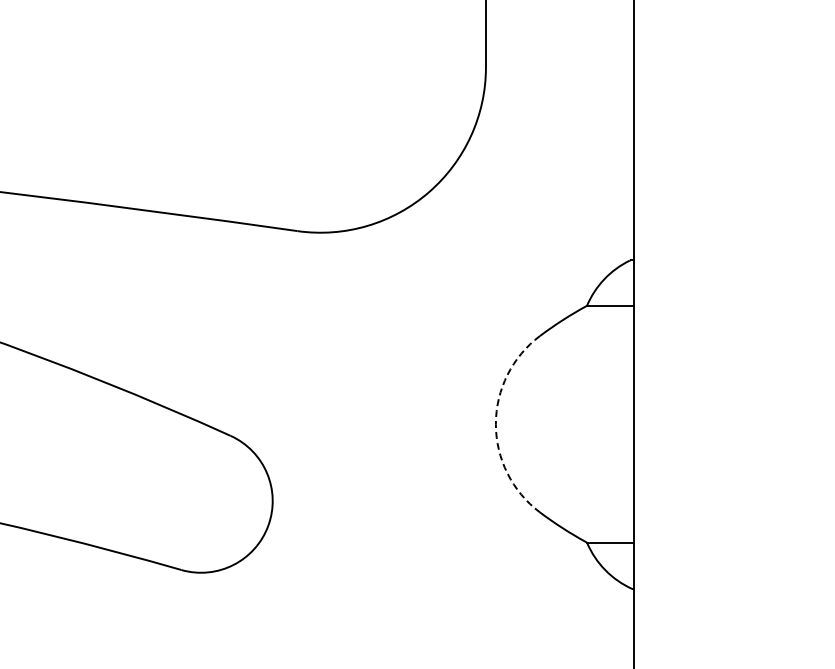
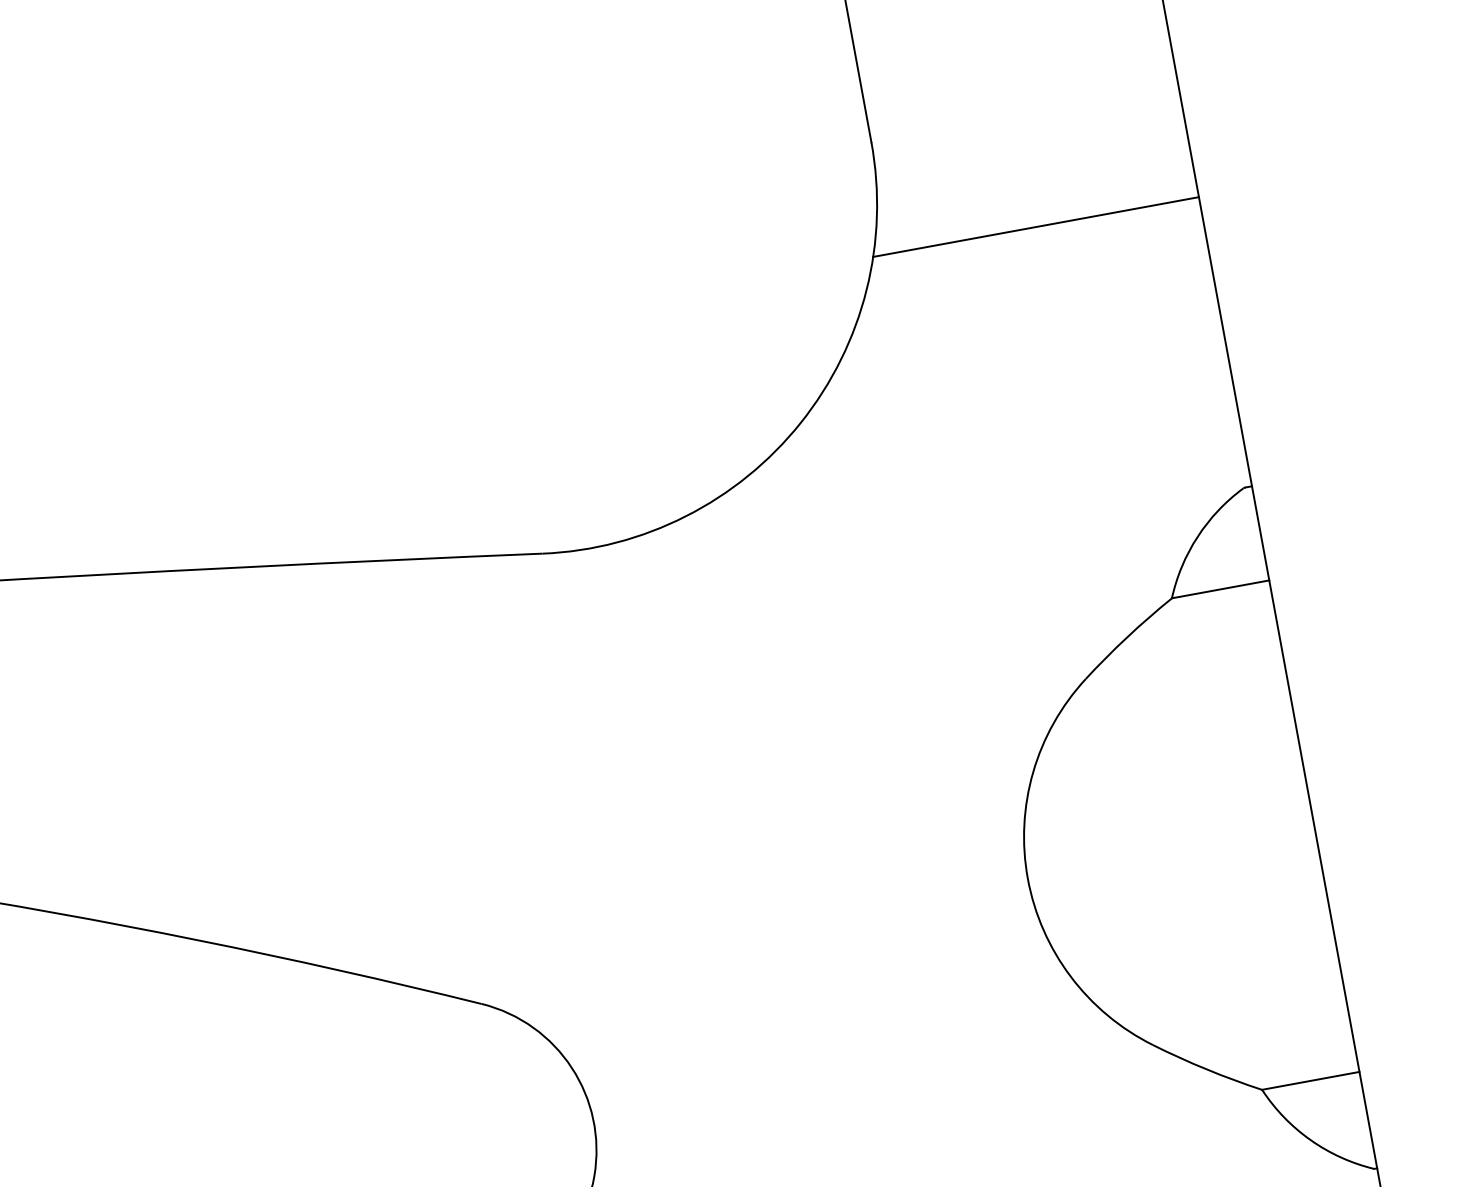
line: (555, 121) -> (1036, 227), added
arc: (495, 424) -> (1027, 879), dashed -> solid

